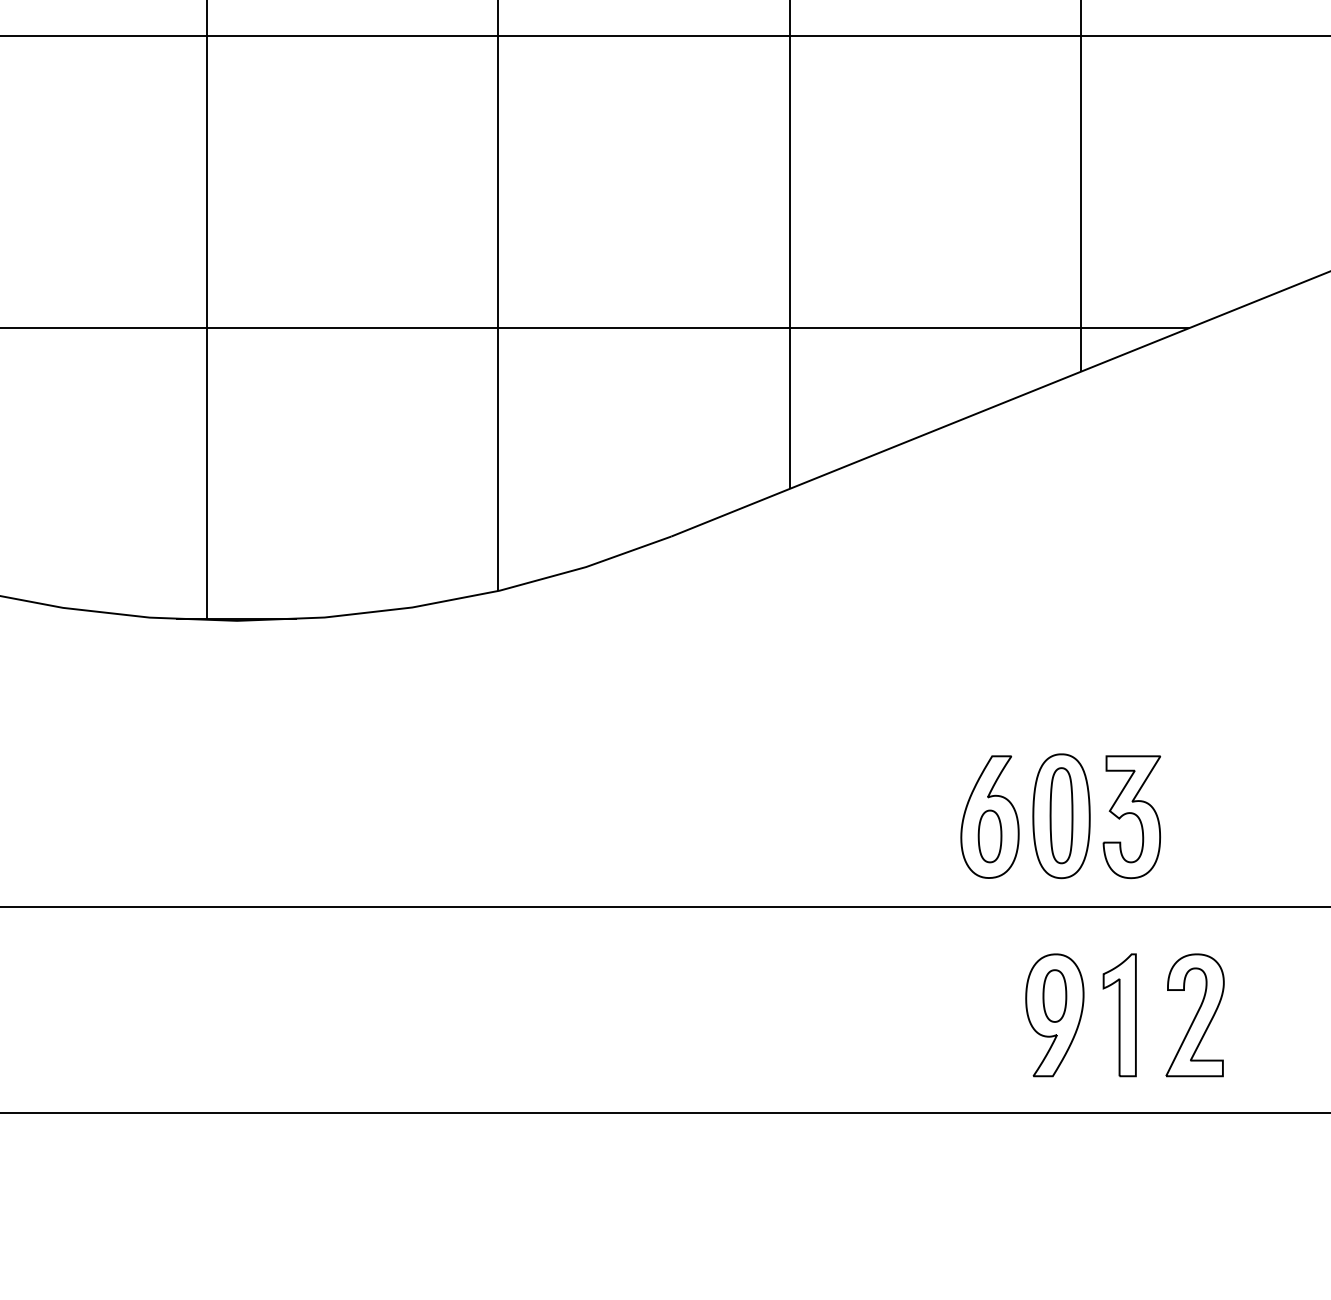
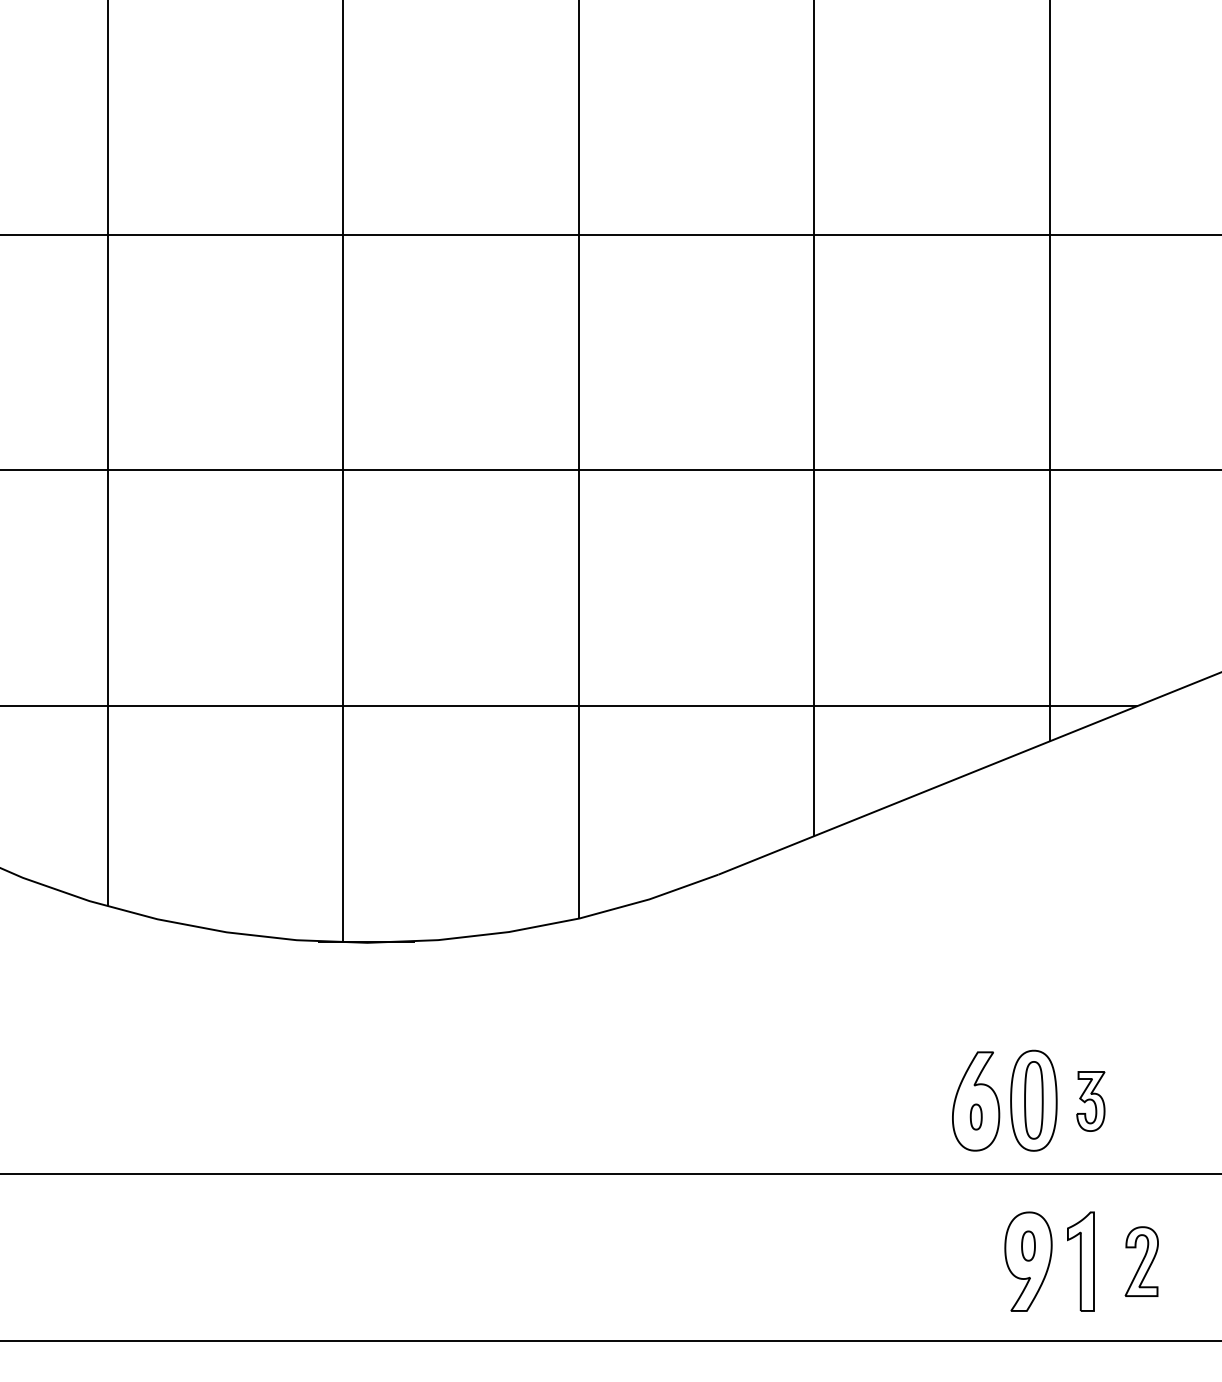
part: (1131, 817) -> (1090, 1101), size x0.6
part: (990, 835) -> (976, 1116), size x0.6
part: (1054, 995) -> (1028, 1245), size x0.7
part: (1194, 1015) -> (1141, 1261), size x0.7

